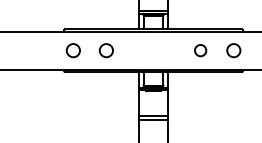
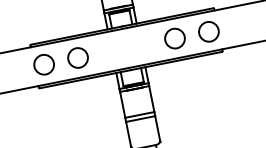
circle: (73, 50) -> (44, 64), size x1.43
circle: (106, 50) -> (78, 57), size x1.43
circle: (200, 50) -> (174, 38), size x1.67
circle: (233, 50) -> (208, 31), size x1.43

